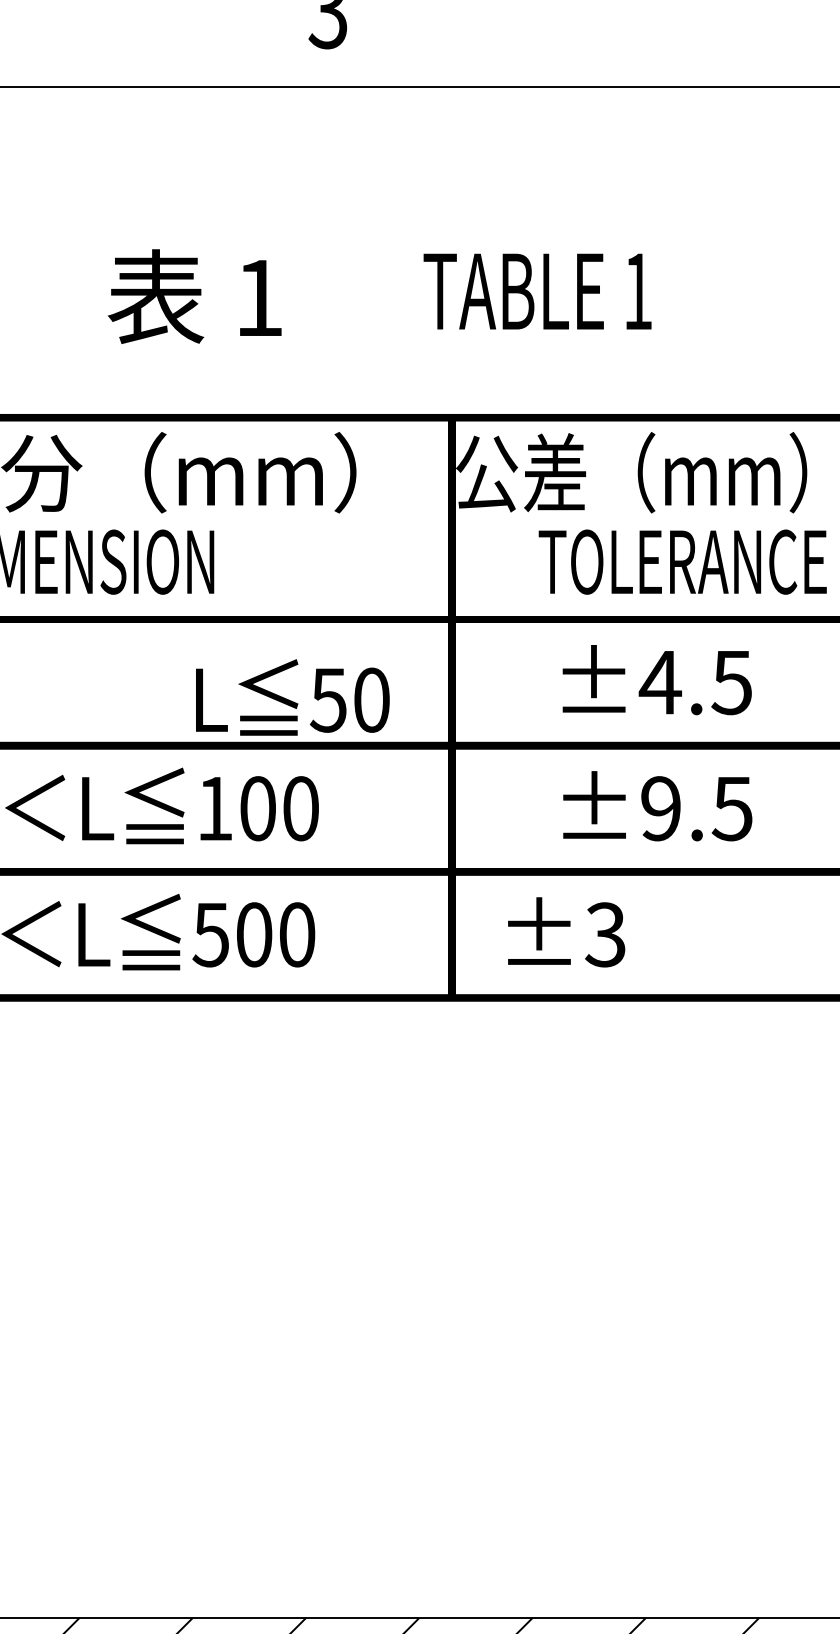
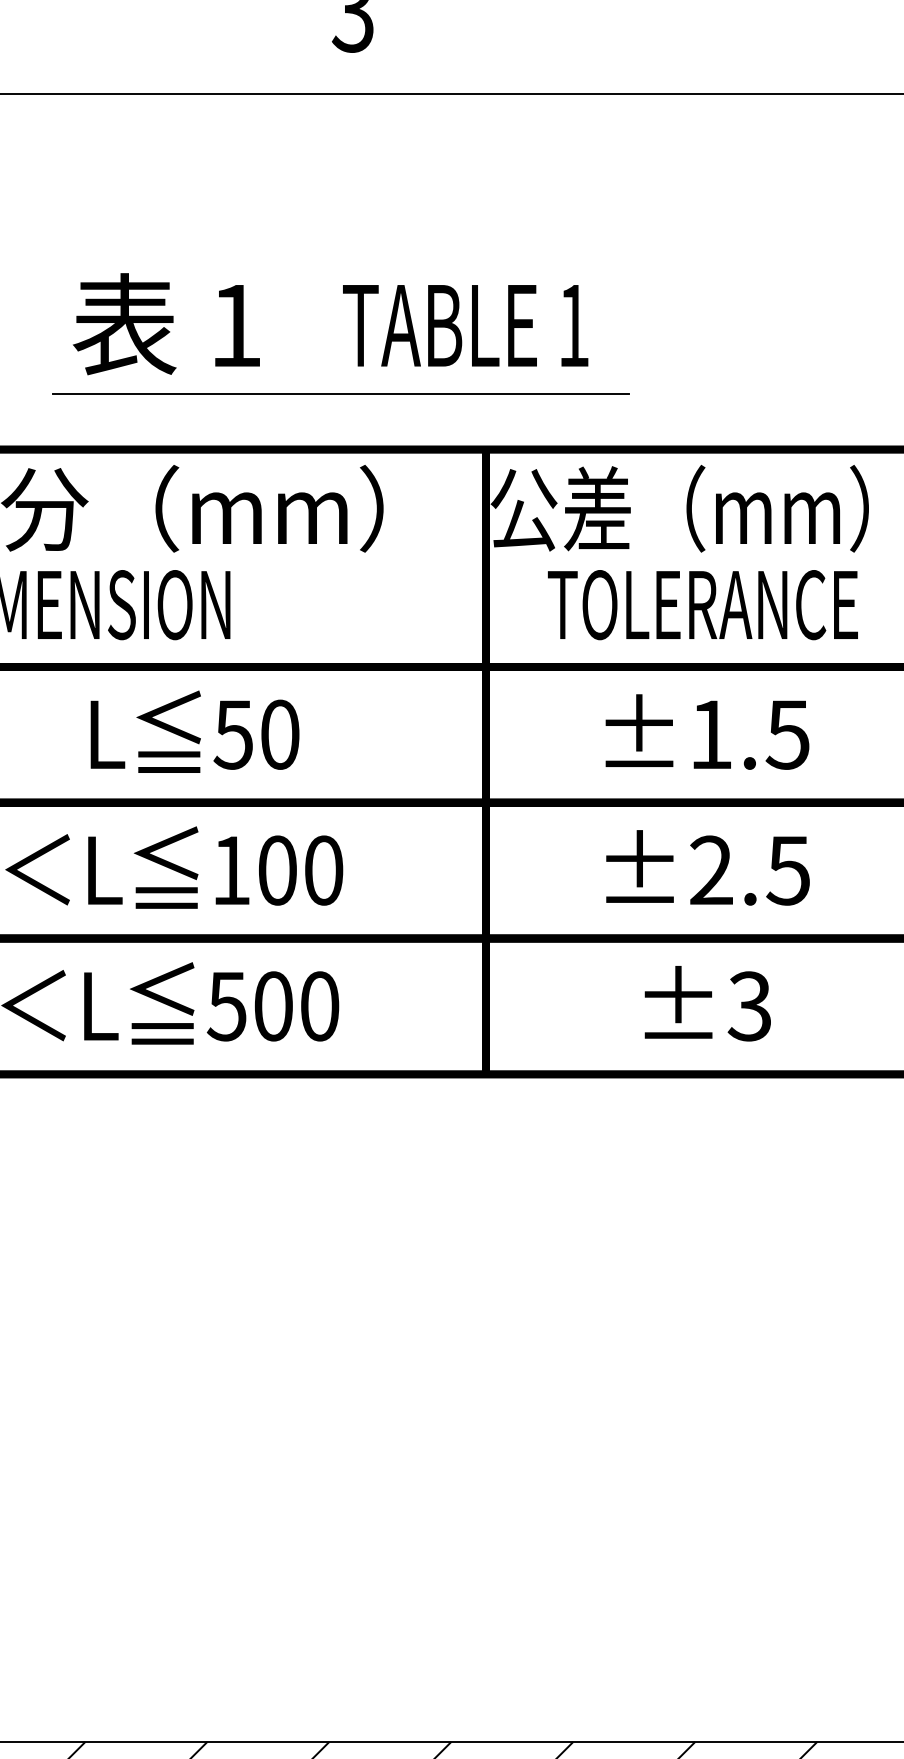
text: (537, 291) -> (465, 325), moved
text: (193, 296) -> (165, 324), moved
line: (317, 365) -> (341, 393), added
text: (682, 562) -> (702, 605), moved
text: (660, 682) -> (710, 734), ±4.5 -> ±1.5
text: (292, 697) -> (194, 731), moved
text: (660, 808) -> (711, 870), ±9.5 -> ±2.5
text: (566, 932) -> (707, 1003), moved

